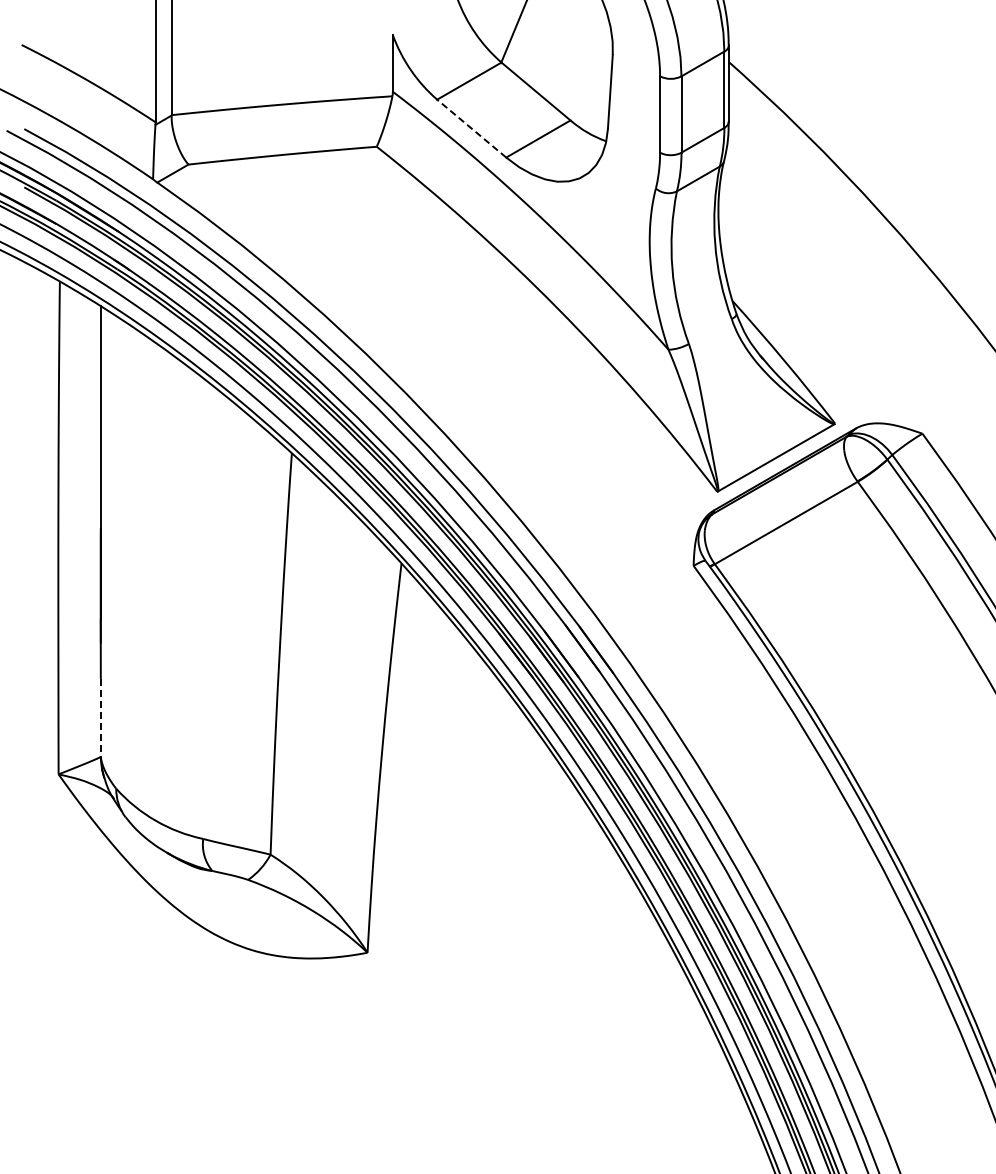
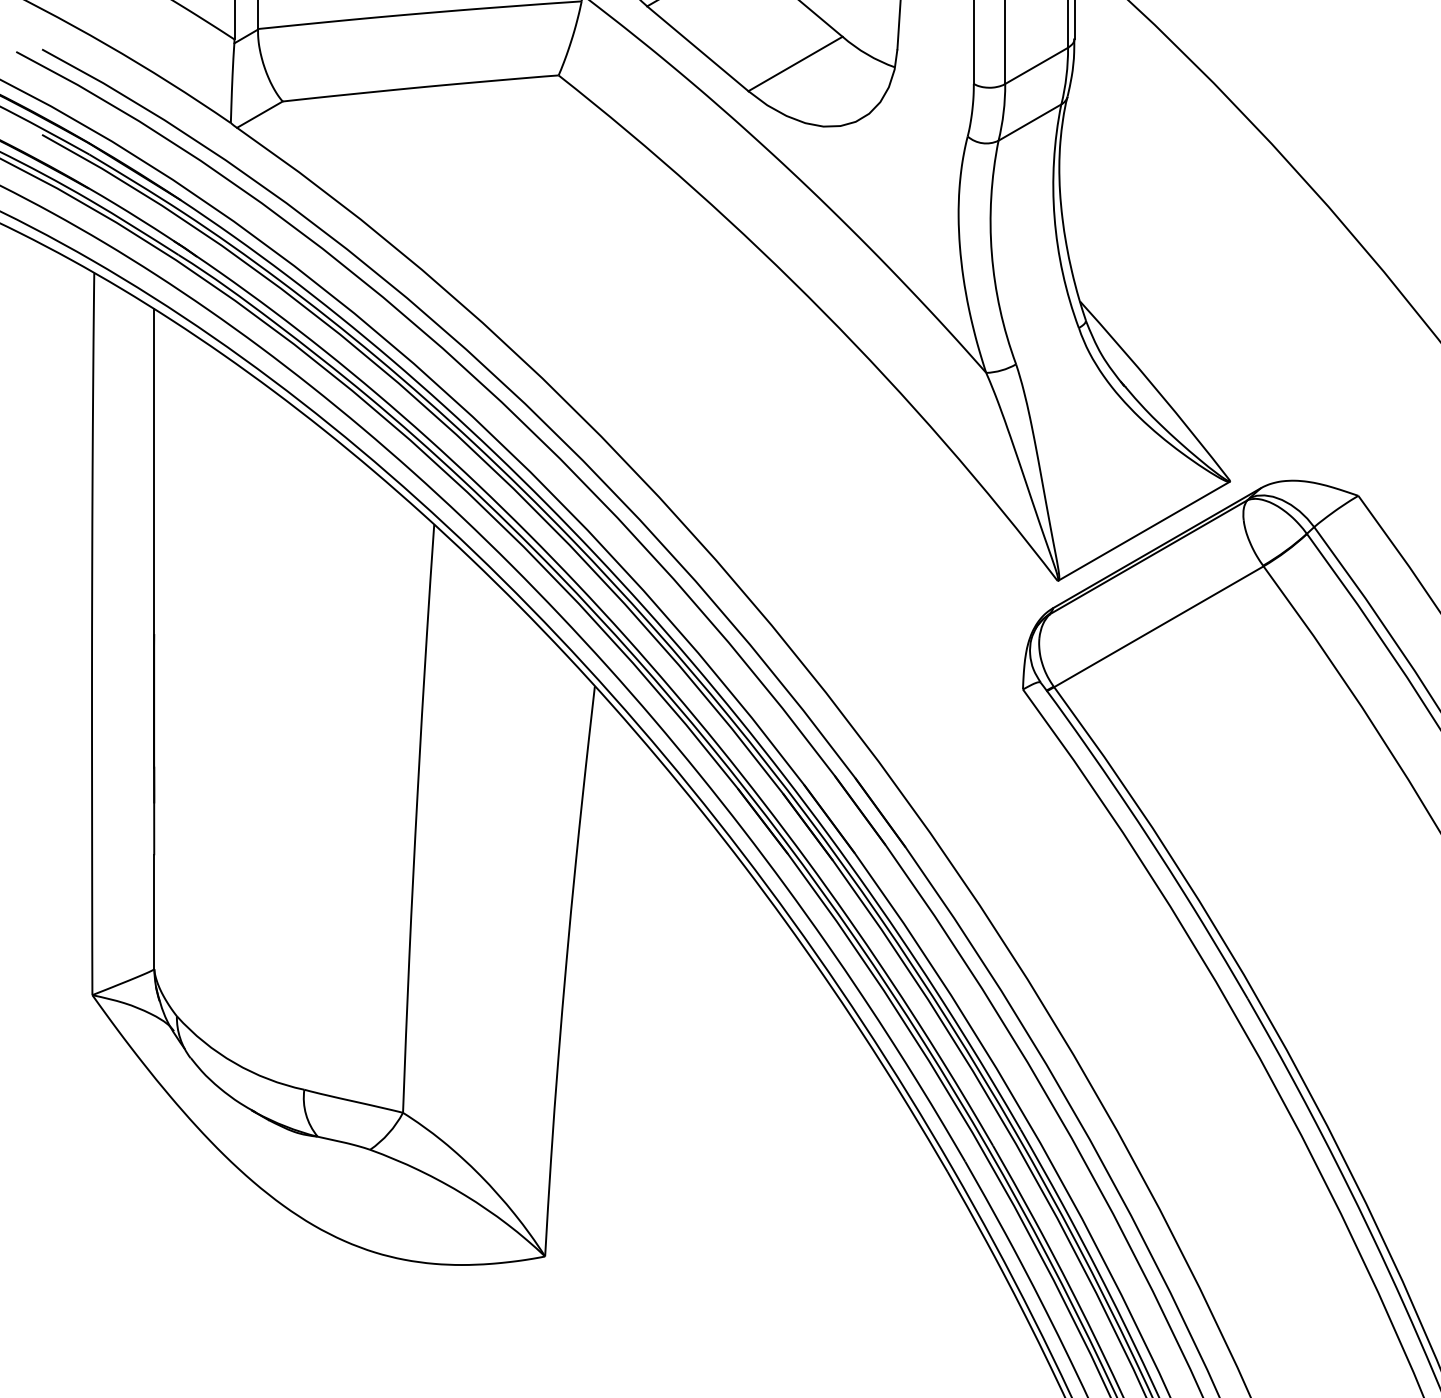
line: (471, 128) -> (697, 48), dashed -> solid
line: (100, 717) -> (153, 911), dashed -> solid

